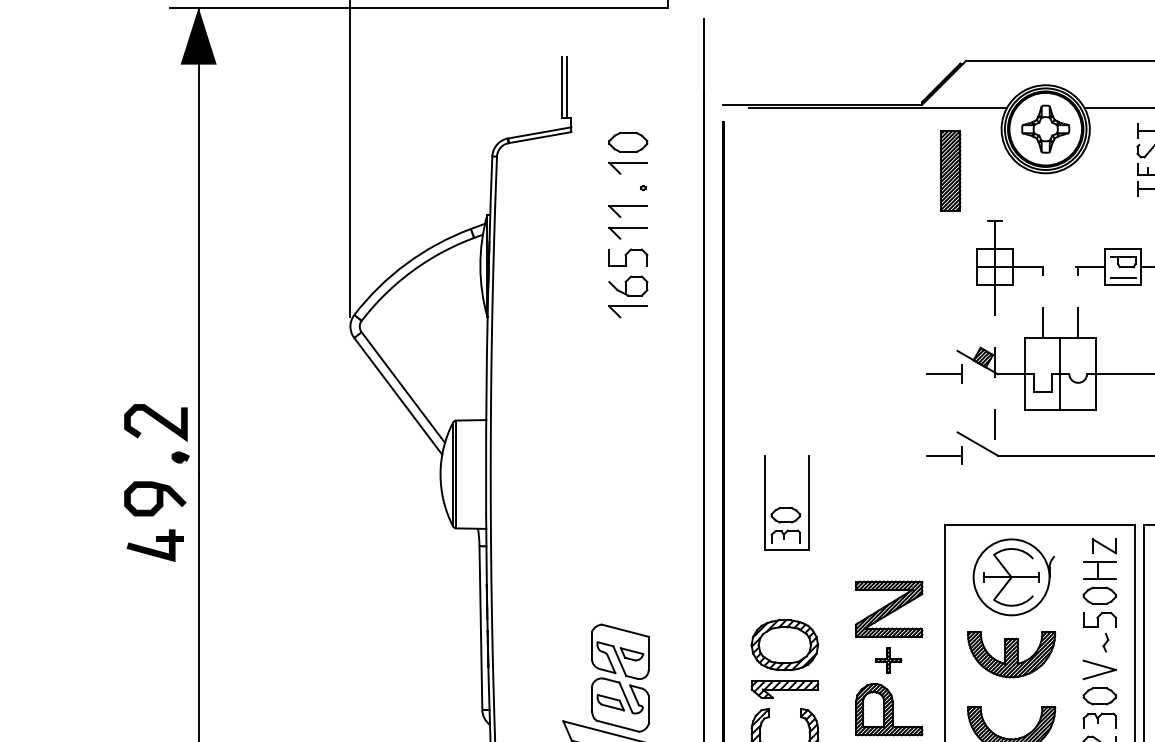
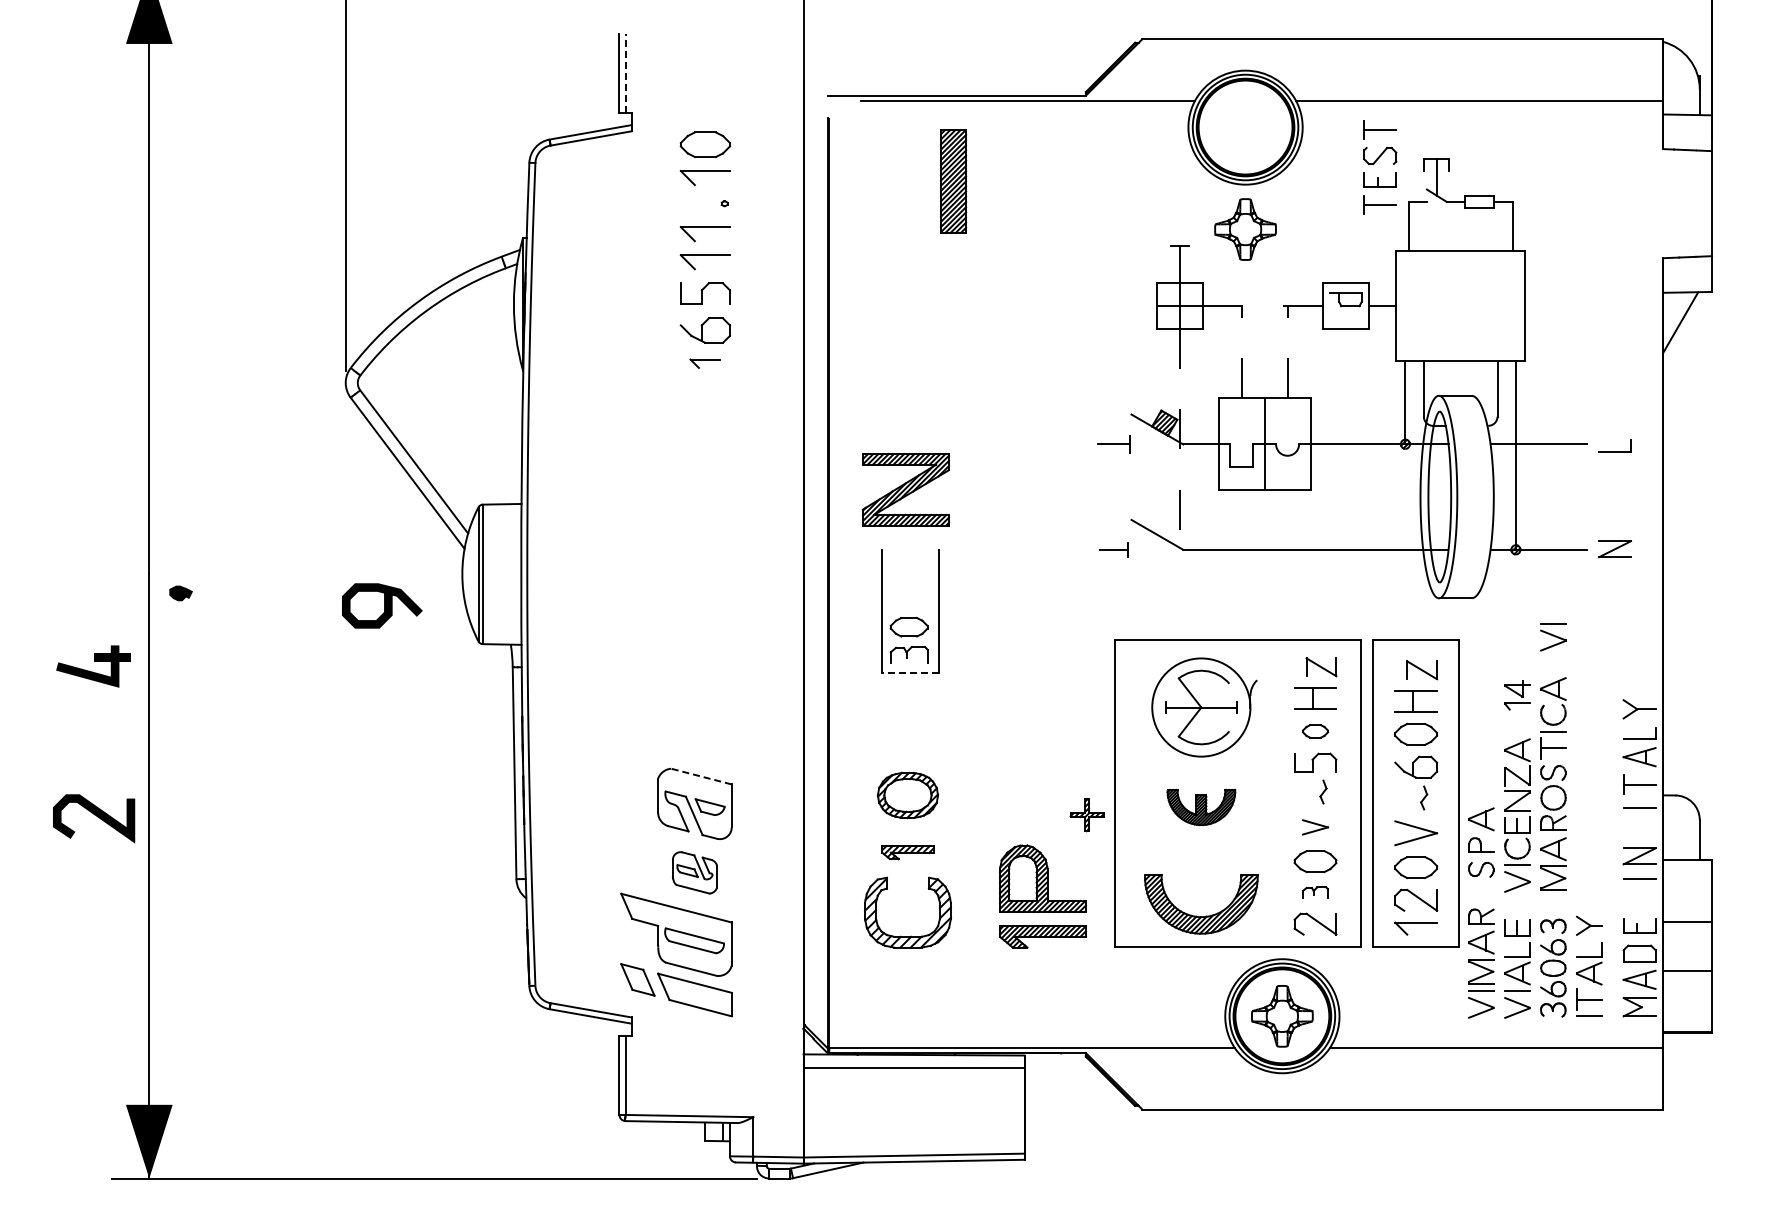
line: (566, 86) -> (625, 72), solid -> dashed
part: (1045, 129) -> (1245, 229), moved
part: (950, 170) -> (953, 181), moved
line: (1122, 278) -> (1345, 320), removed
part: (627, 311) -> (704, 363), size x0.6
part: (943, 374) -> (1113, 444), size x0.7
curve: (157, 421) -> (96, 816), moved
part: (943, 455) -> (1113, 549), size x0.6
part: (180, 457) -> (180, 593), moved
curve: (157, 498) -> (384, 605), moved
line: (786, 550) -> (909, 672), solid -> dashed
part: (1099, 595) -> (1315, 731), size x0.6
part: (888, 609) -> (905, 489), moved
line: (625, 630) -> (701, 776), solid -> dashed
part: (784, 645) -> (907, 795), size x0.7
part: (1011, 654) -> (1201, 807), size x0.6
part: (888, 660) -> (1086, 815), moved
part: (1099, 670) -> (1315, 827), size x0.6
part: (784, 689) -> (907, 852), size x0.6
part: (619, 704) -> (694, 872), size x0.6
part: (1099, 720) -> (1315, 892), size x0.6

